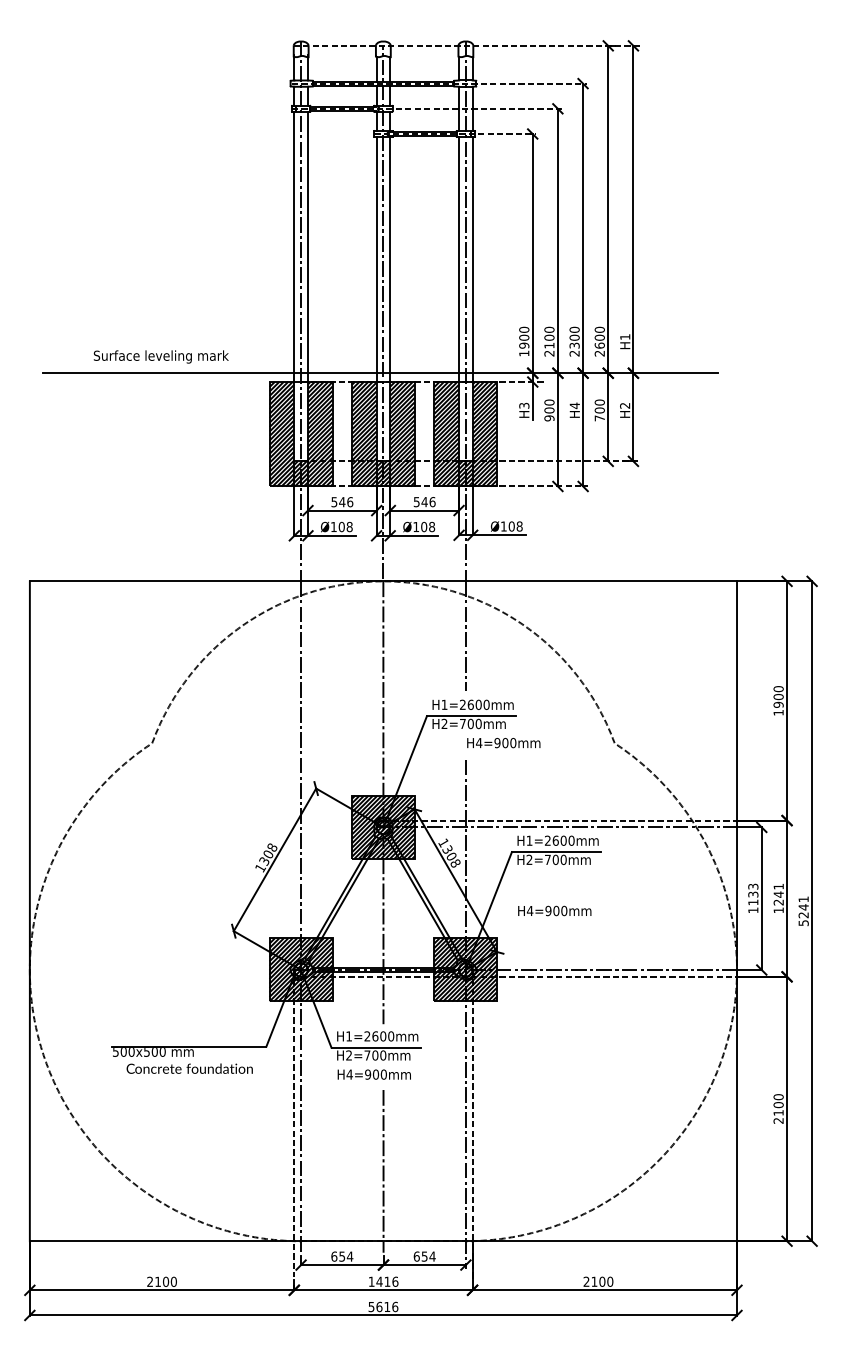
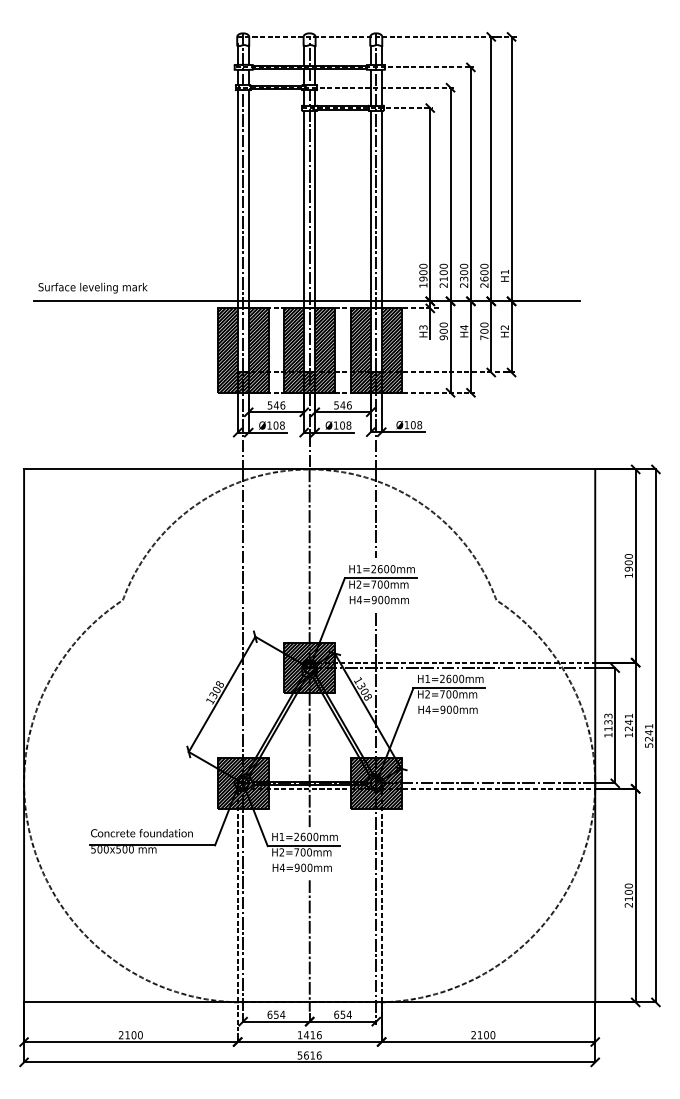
text: (160, 356) -> (92, 287), moved
text: (503, 743) -> (379, 600), moved
text: (554, 910) -> (447, 709), moved
text: (189, 1068) -> (141, 833), moved

